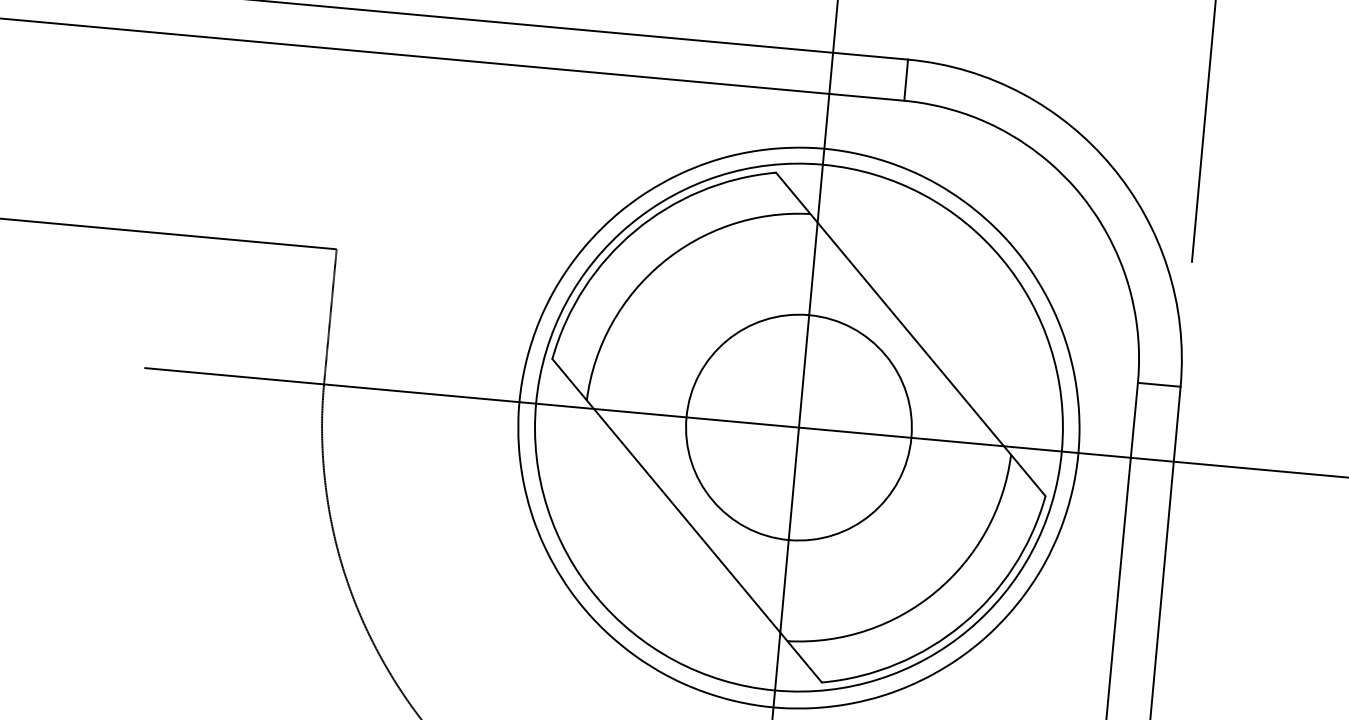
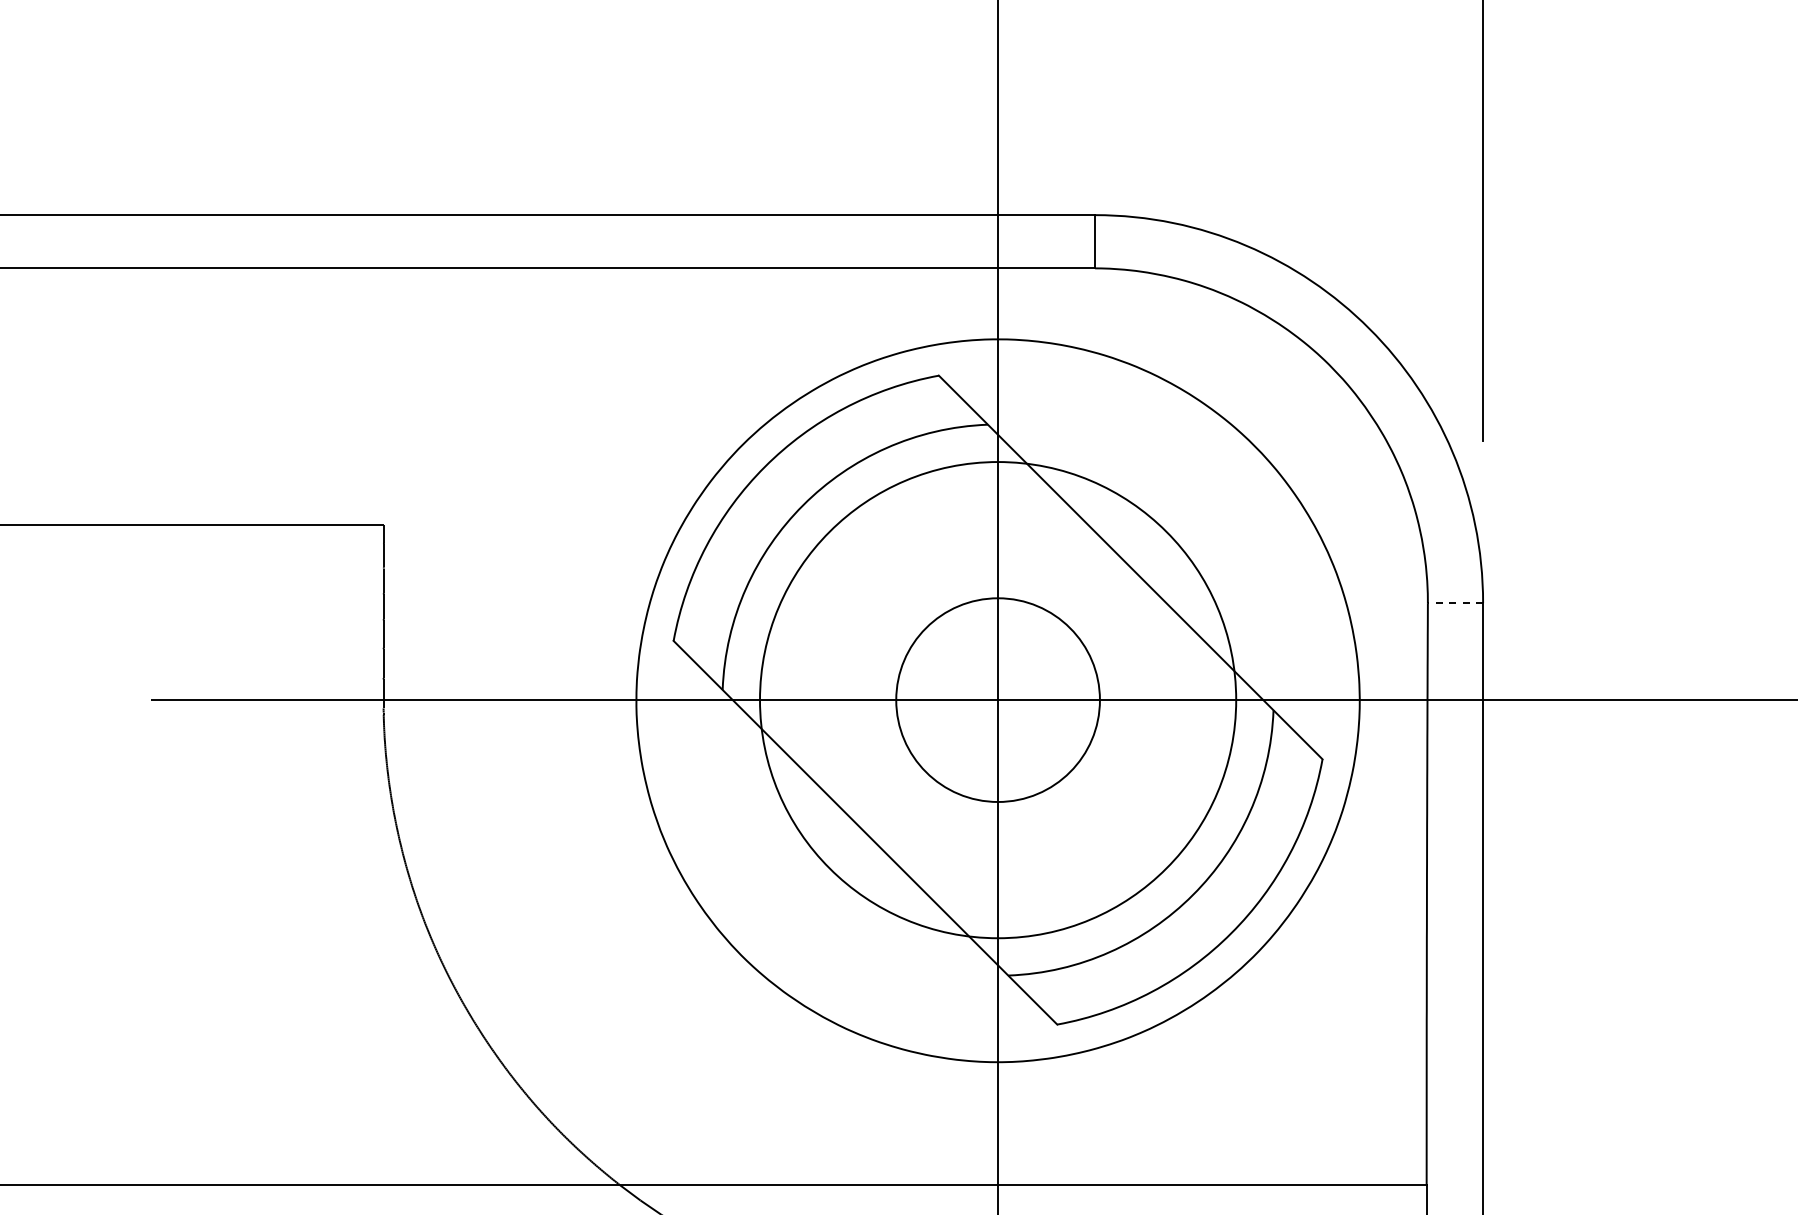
line: (1159, 385) -> (1455, 603), solid -> dashed
circle: (798, 427) -> (997, 699), size x0.7
circle: (798, 427) -> (997, 699), size x0.7

